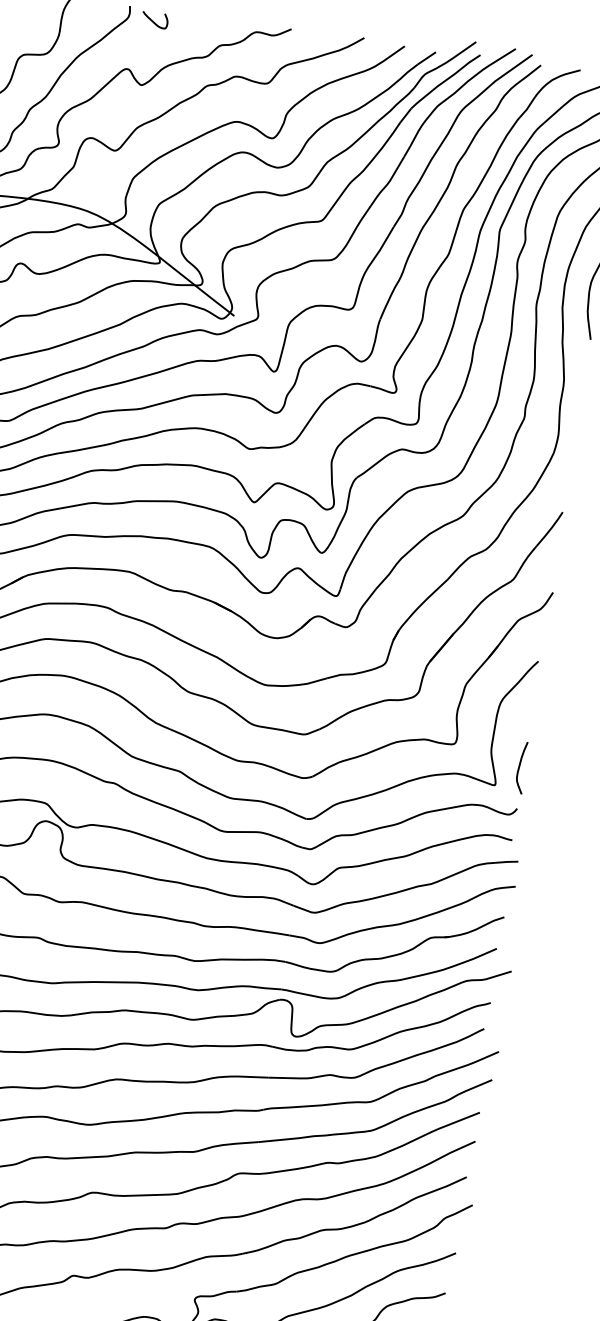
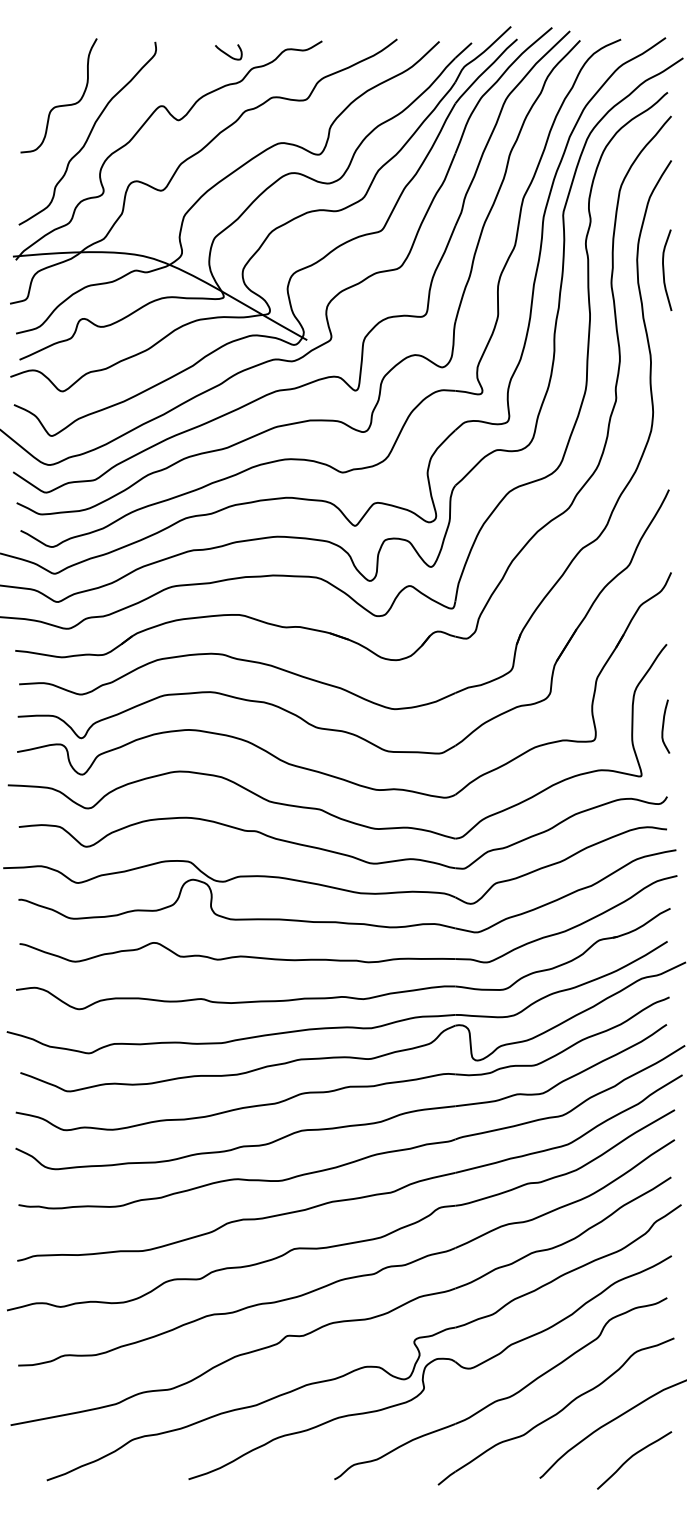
curve: (153, 20) -> (227, 53), moved
curve: (519, 767) -> (663, 726), moved

